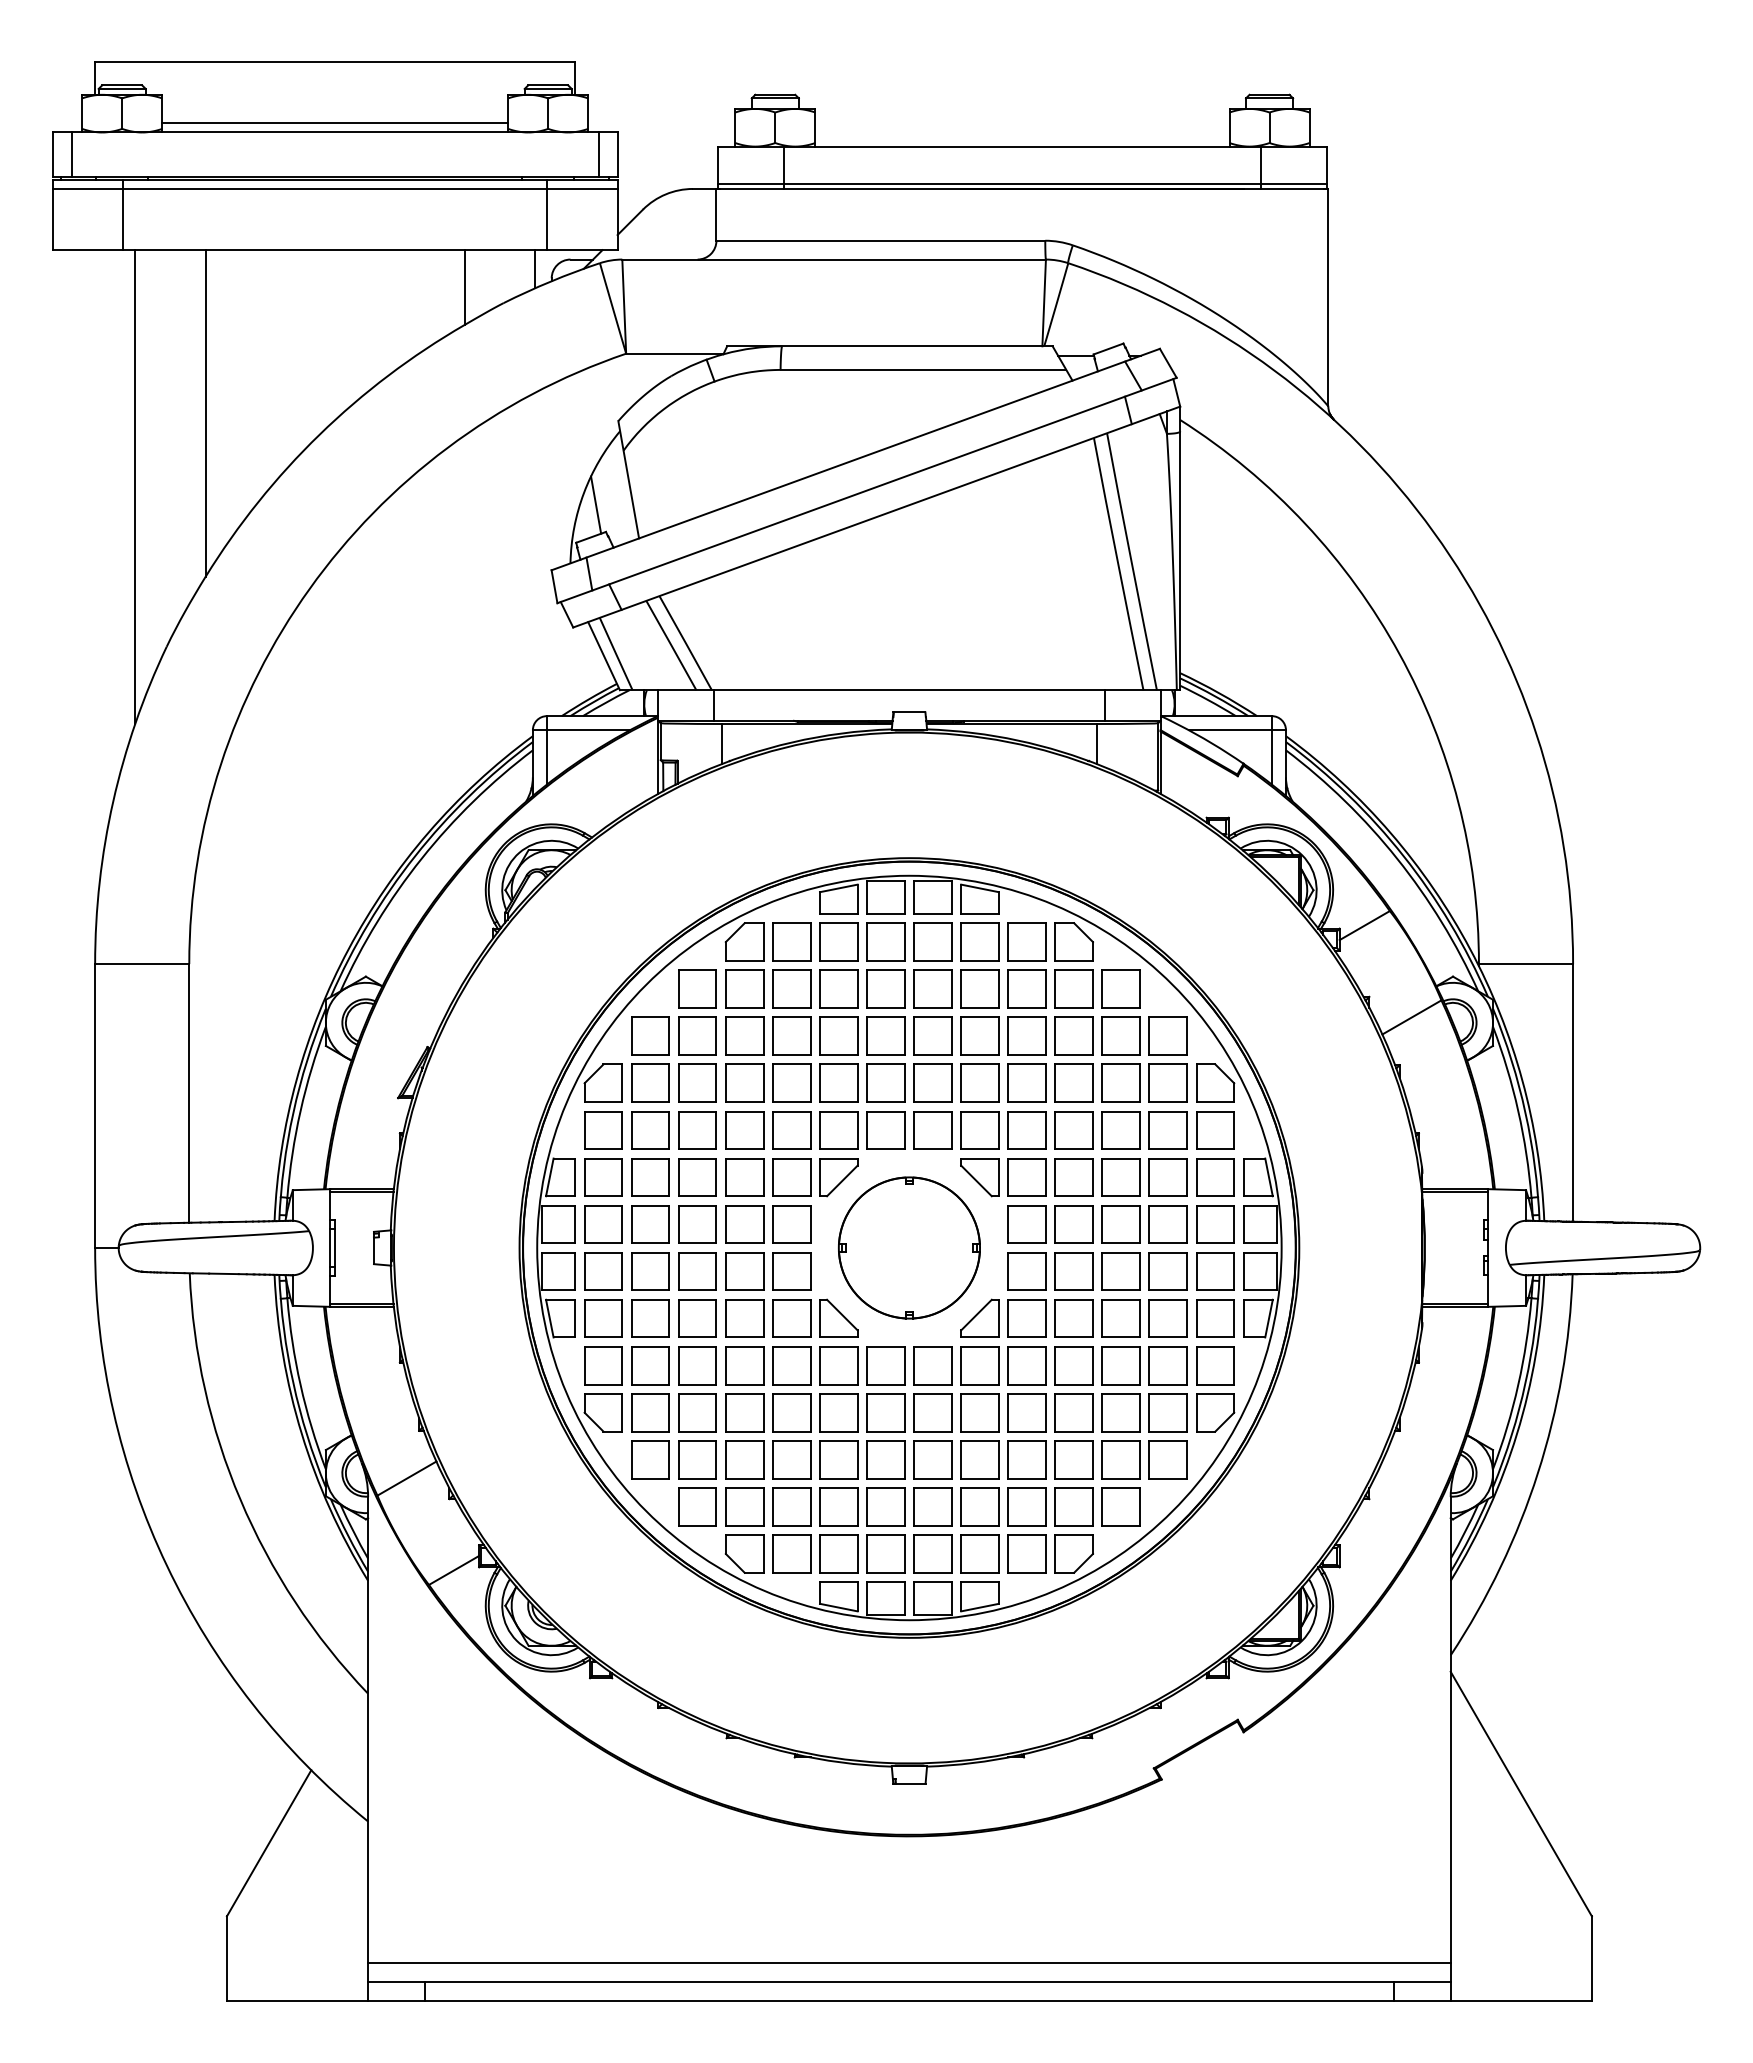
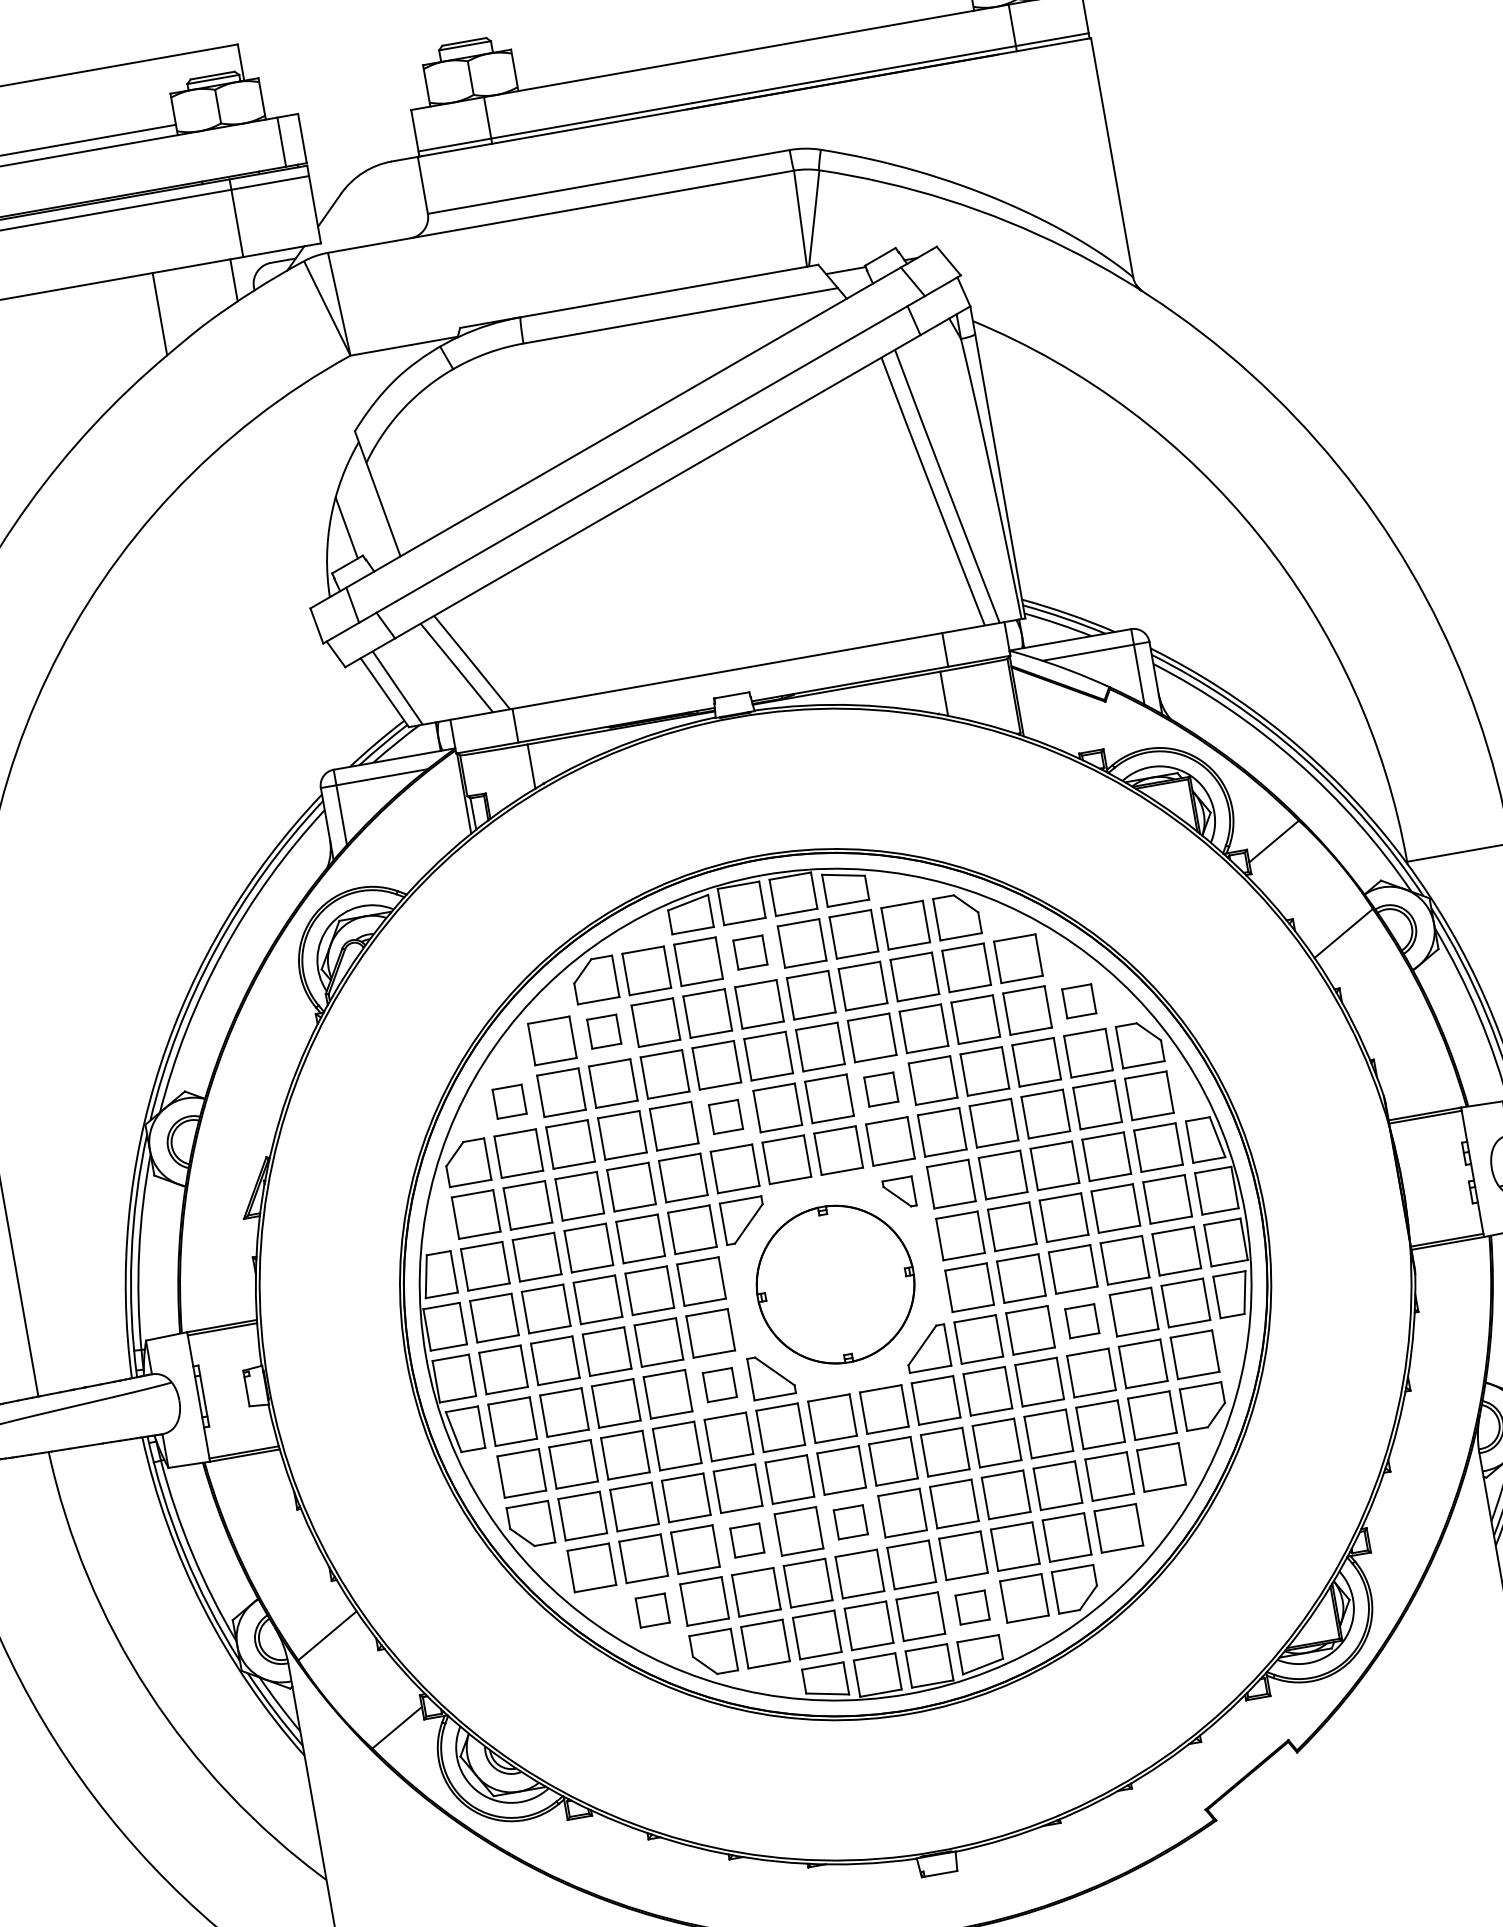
part: (885, 941) -> (749, 952), size x0.7
part: (744, 988) -> (603, 1031), size x0.7
part: (650, 1035) -> (509, 1101), size x0.7
part: (1167, 1035) -> (1078, 1000), size x0.7
part: (838, 1082) -> (725, 1116), size x0.7
part: (979, 1082) -> (880, 1088), size x0.7
part: (979, 1177) -> (899, 1193), size x0.7
part: (791, 1318) -> (719, 1385), size x0.7
part: (1120, 1318) -> (1081, 1321), size x0.7
part: (791, 1459) -> (746, 1540), size x0.7
part: (885, 1459) -> (850, 1521), size x0.7
part: (697, 1506) -> (652, 1610), size x0.7
part: (979, 1553) -> (971, 1607), size x0.7

